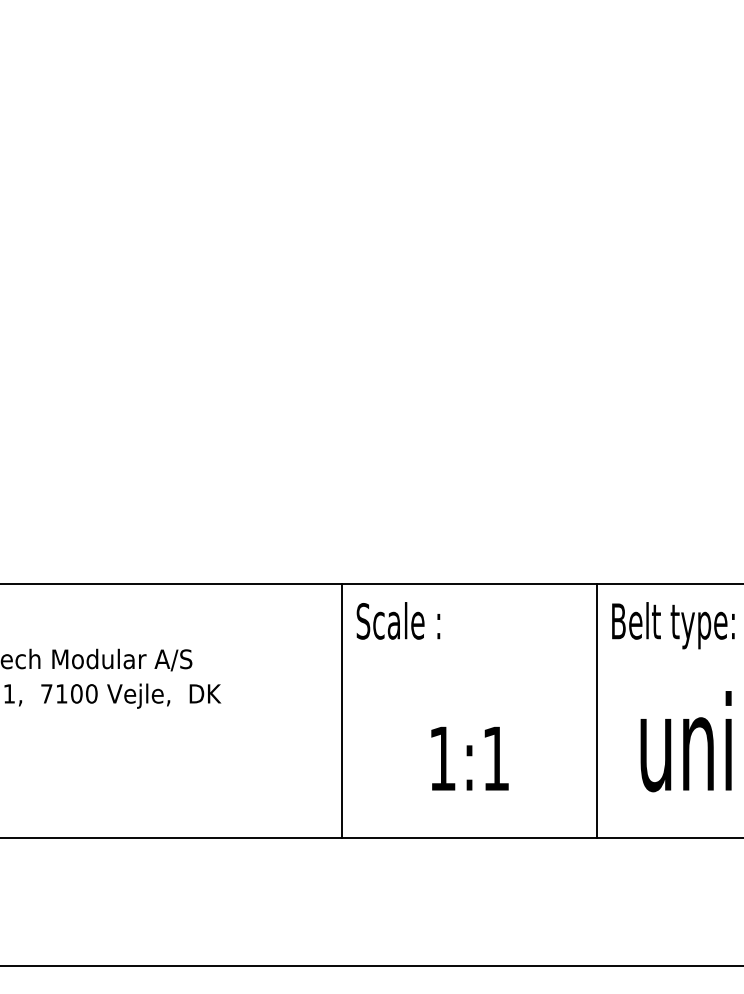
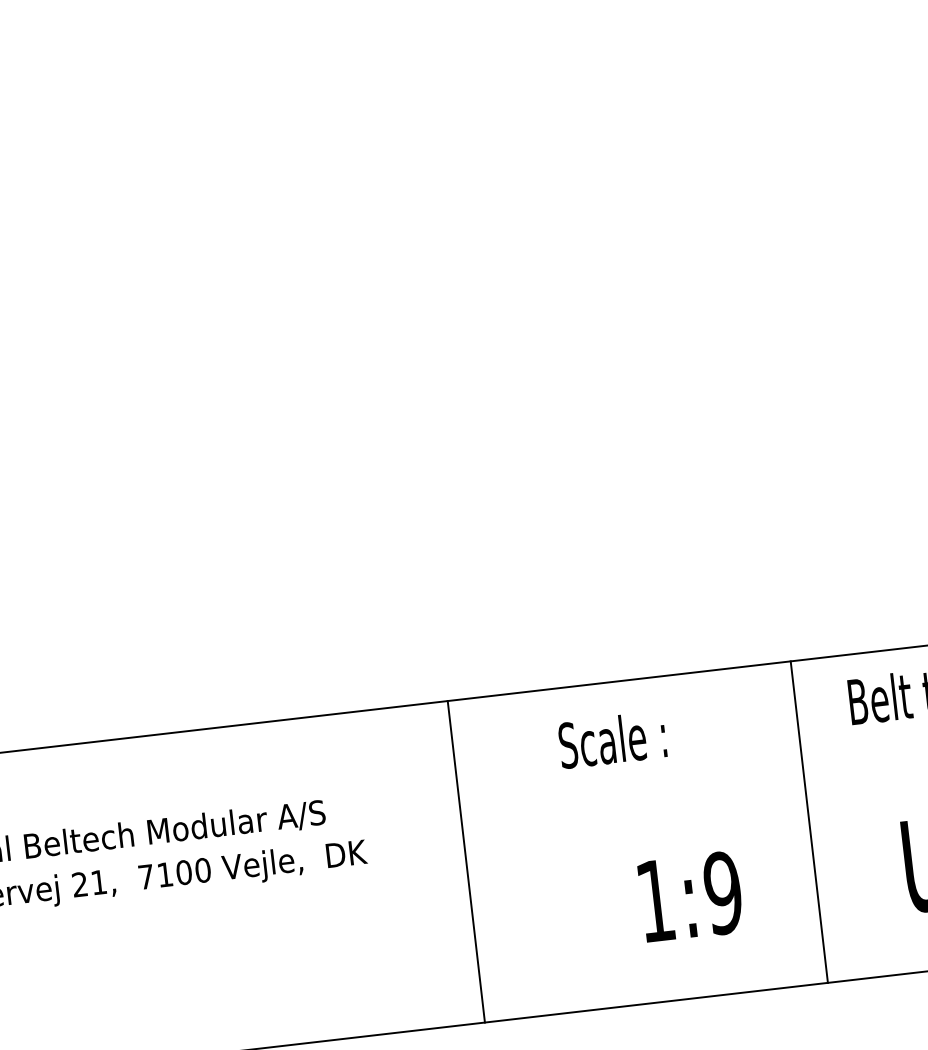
text: (398, 620) -> (612, 739), moved
line: (342, 710) -> (466, 861), moved
line: (596, 710) -> (808, 821), moved
text: (495, 758) -> (722, 893), 1:1 -> 1:9

